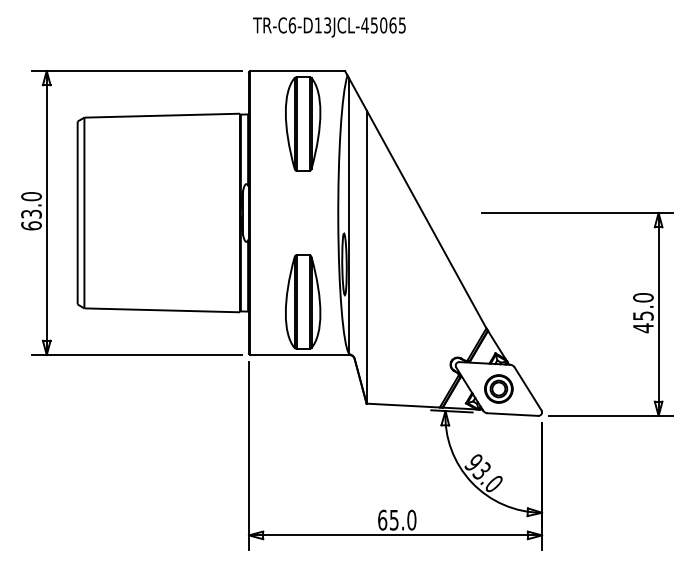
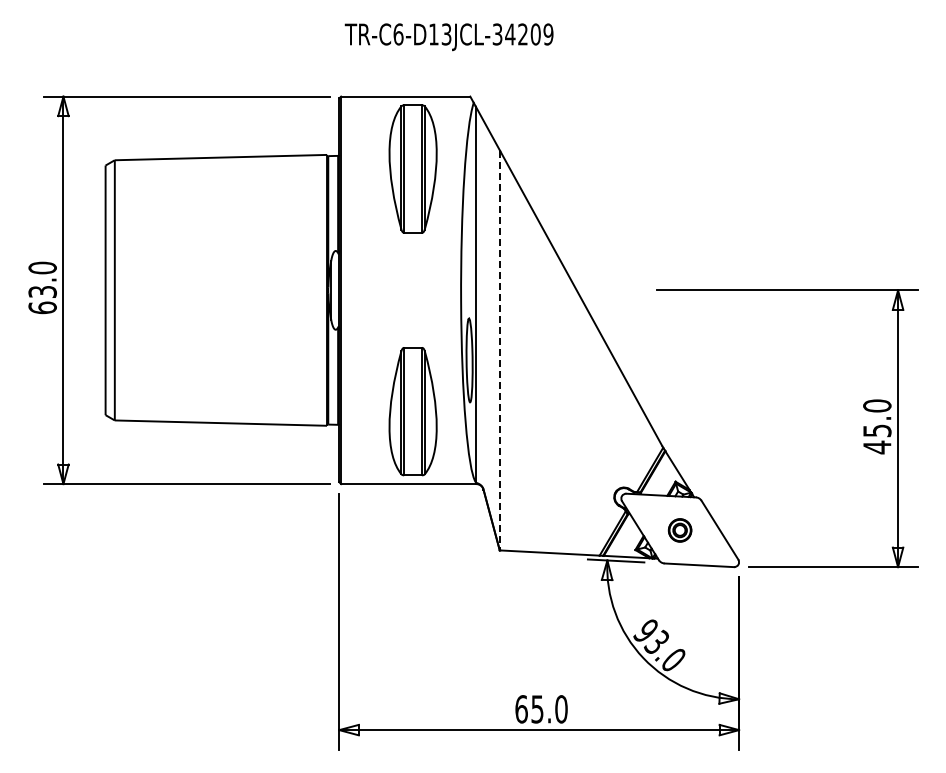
text: (383, 25) -> (522, 34), TR-C6-D13JCL-45065 -> TR-C6-D13JCL-34209
line: (367, 257) -> (500, 350), solid -> dashed
part: (498, 389) -> (679, 530), size x0.6

